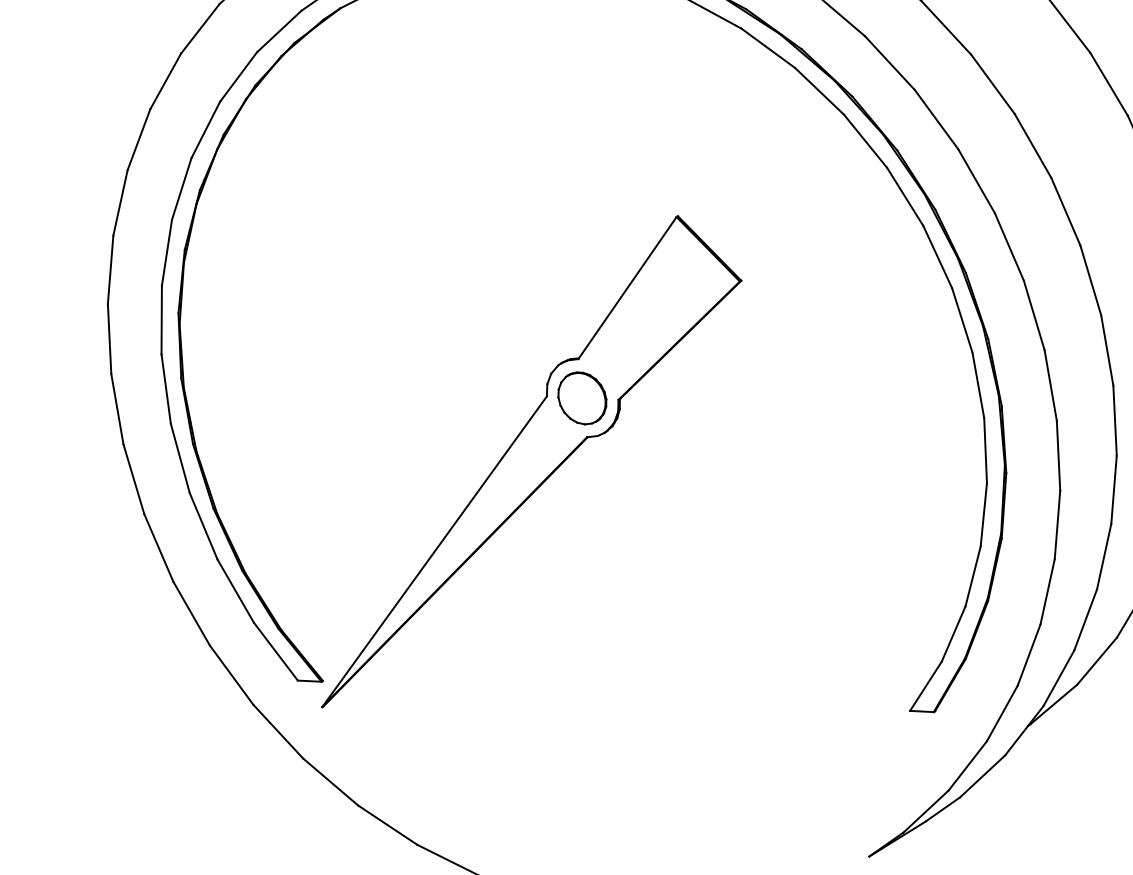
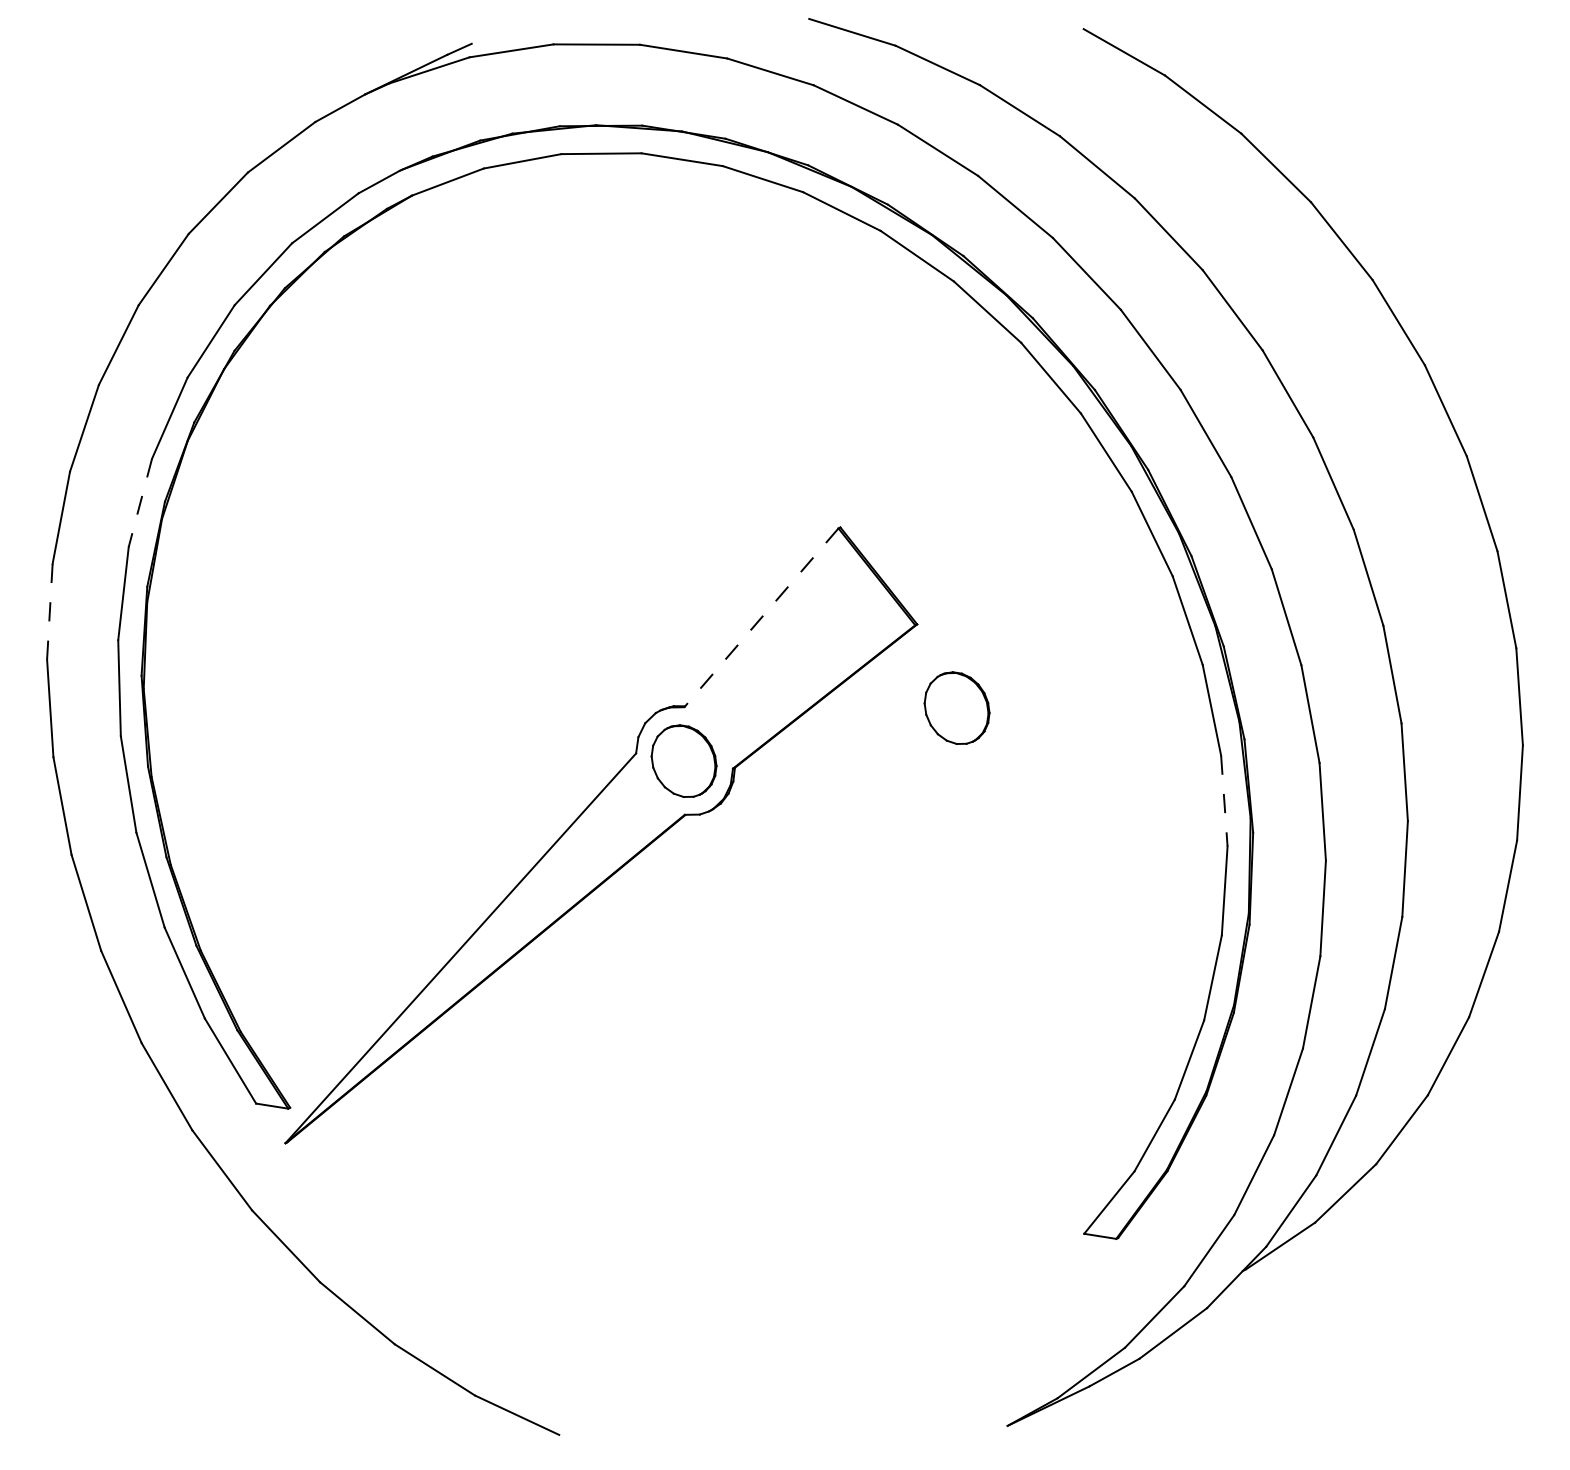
line: (167, 252) -> (140, 502), solid -> dashed
line: (627, 288) -> (761, 618), solid -> dashed
line: (109, 338) -> (49, 611), solid -> dashed
part: (776, 338) -> (956, 707), added
line: (978, 385) -> (1224, 801), solid -> dashed

